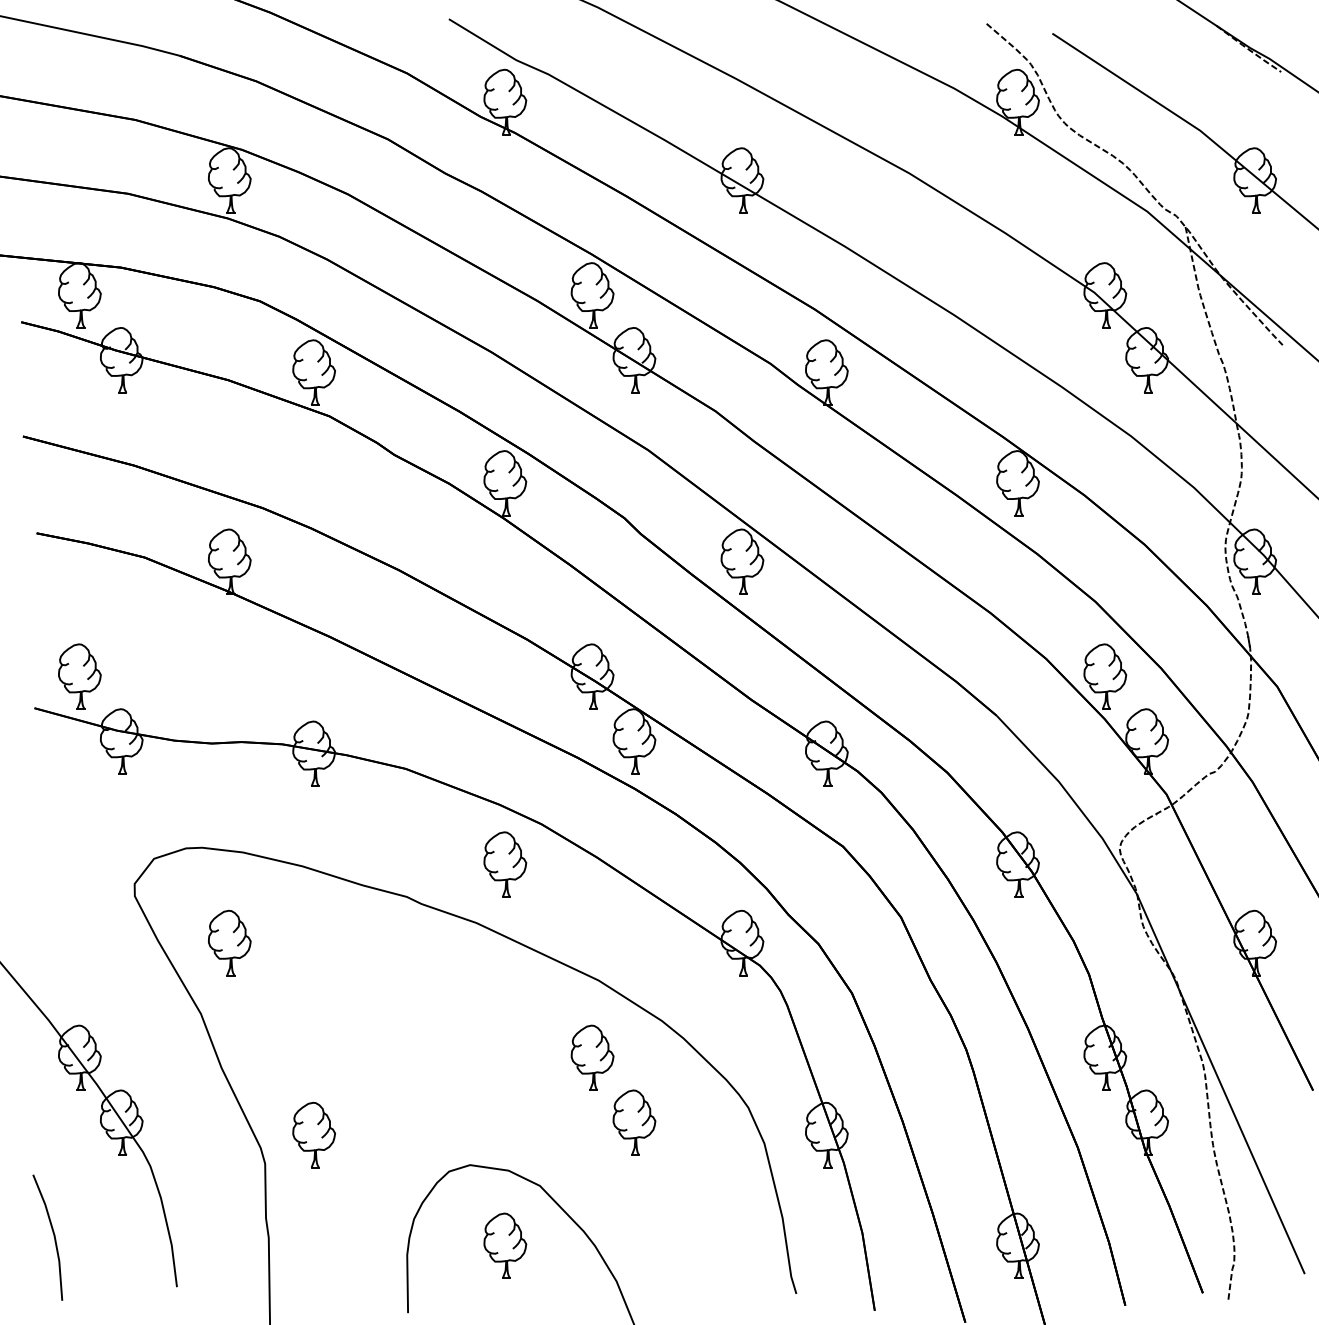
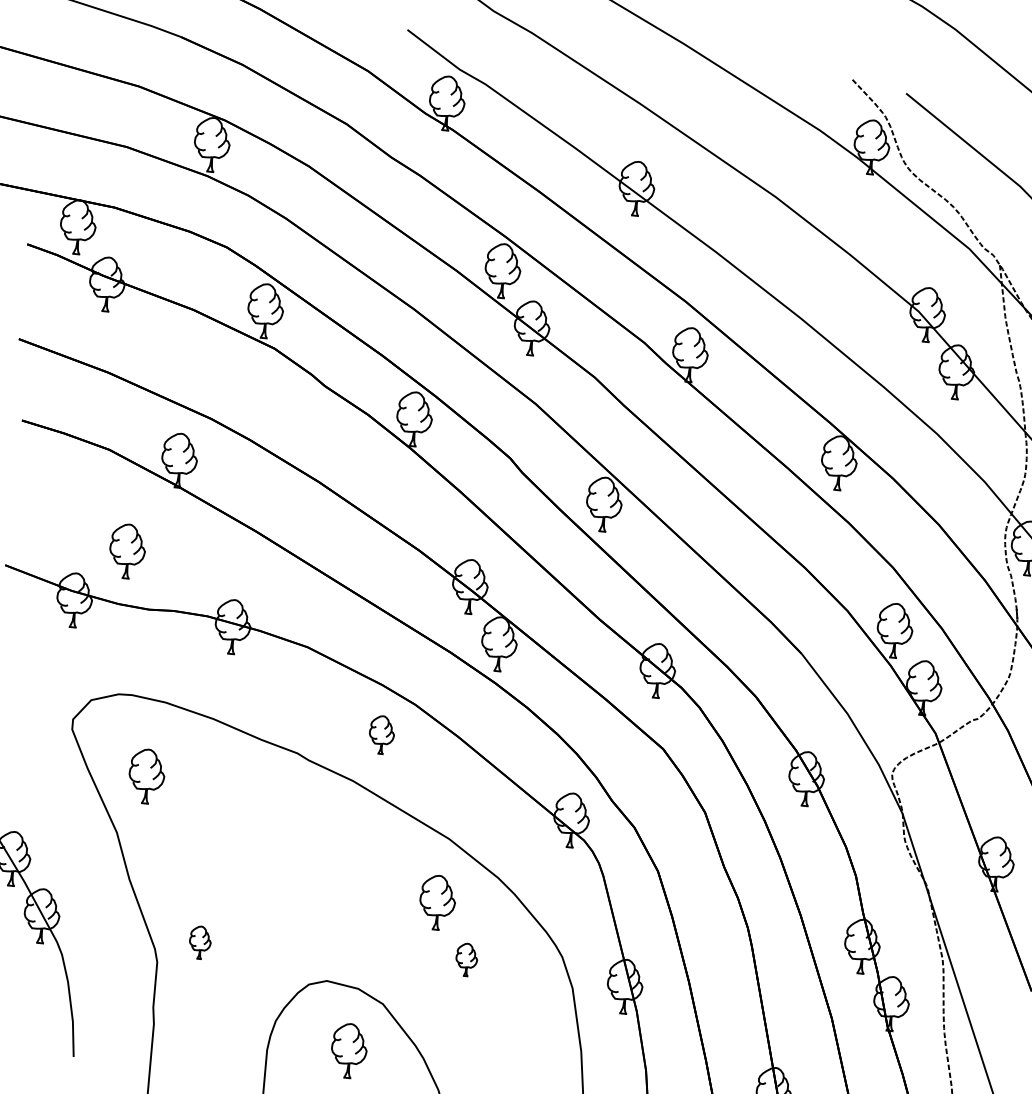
part: (79, 676) -> (127, 551), moved
part: (505, 864) -> (381, 734), size x0.7
part: (634, 1122) -> (466, 959), size x0.6
part: (313, 1134) -> (199, 942), size x0.6

